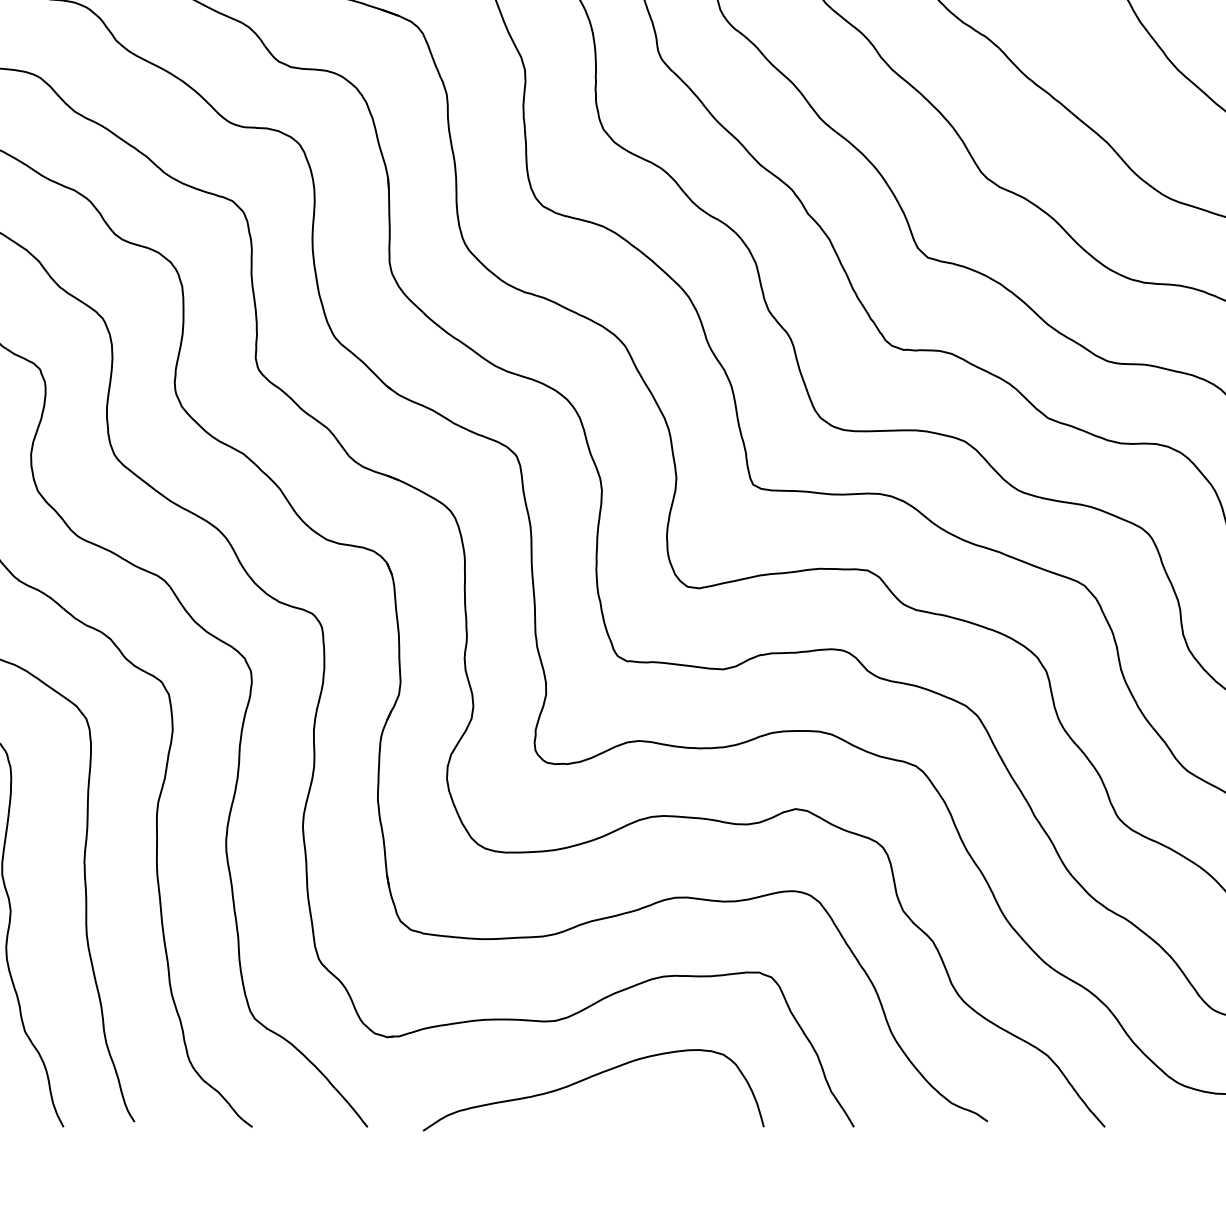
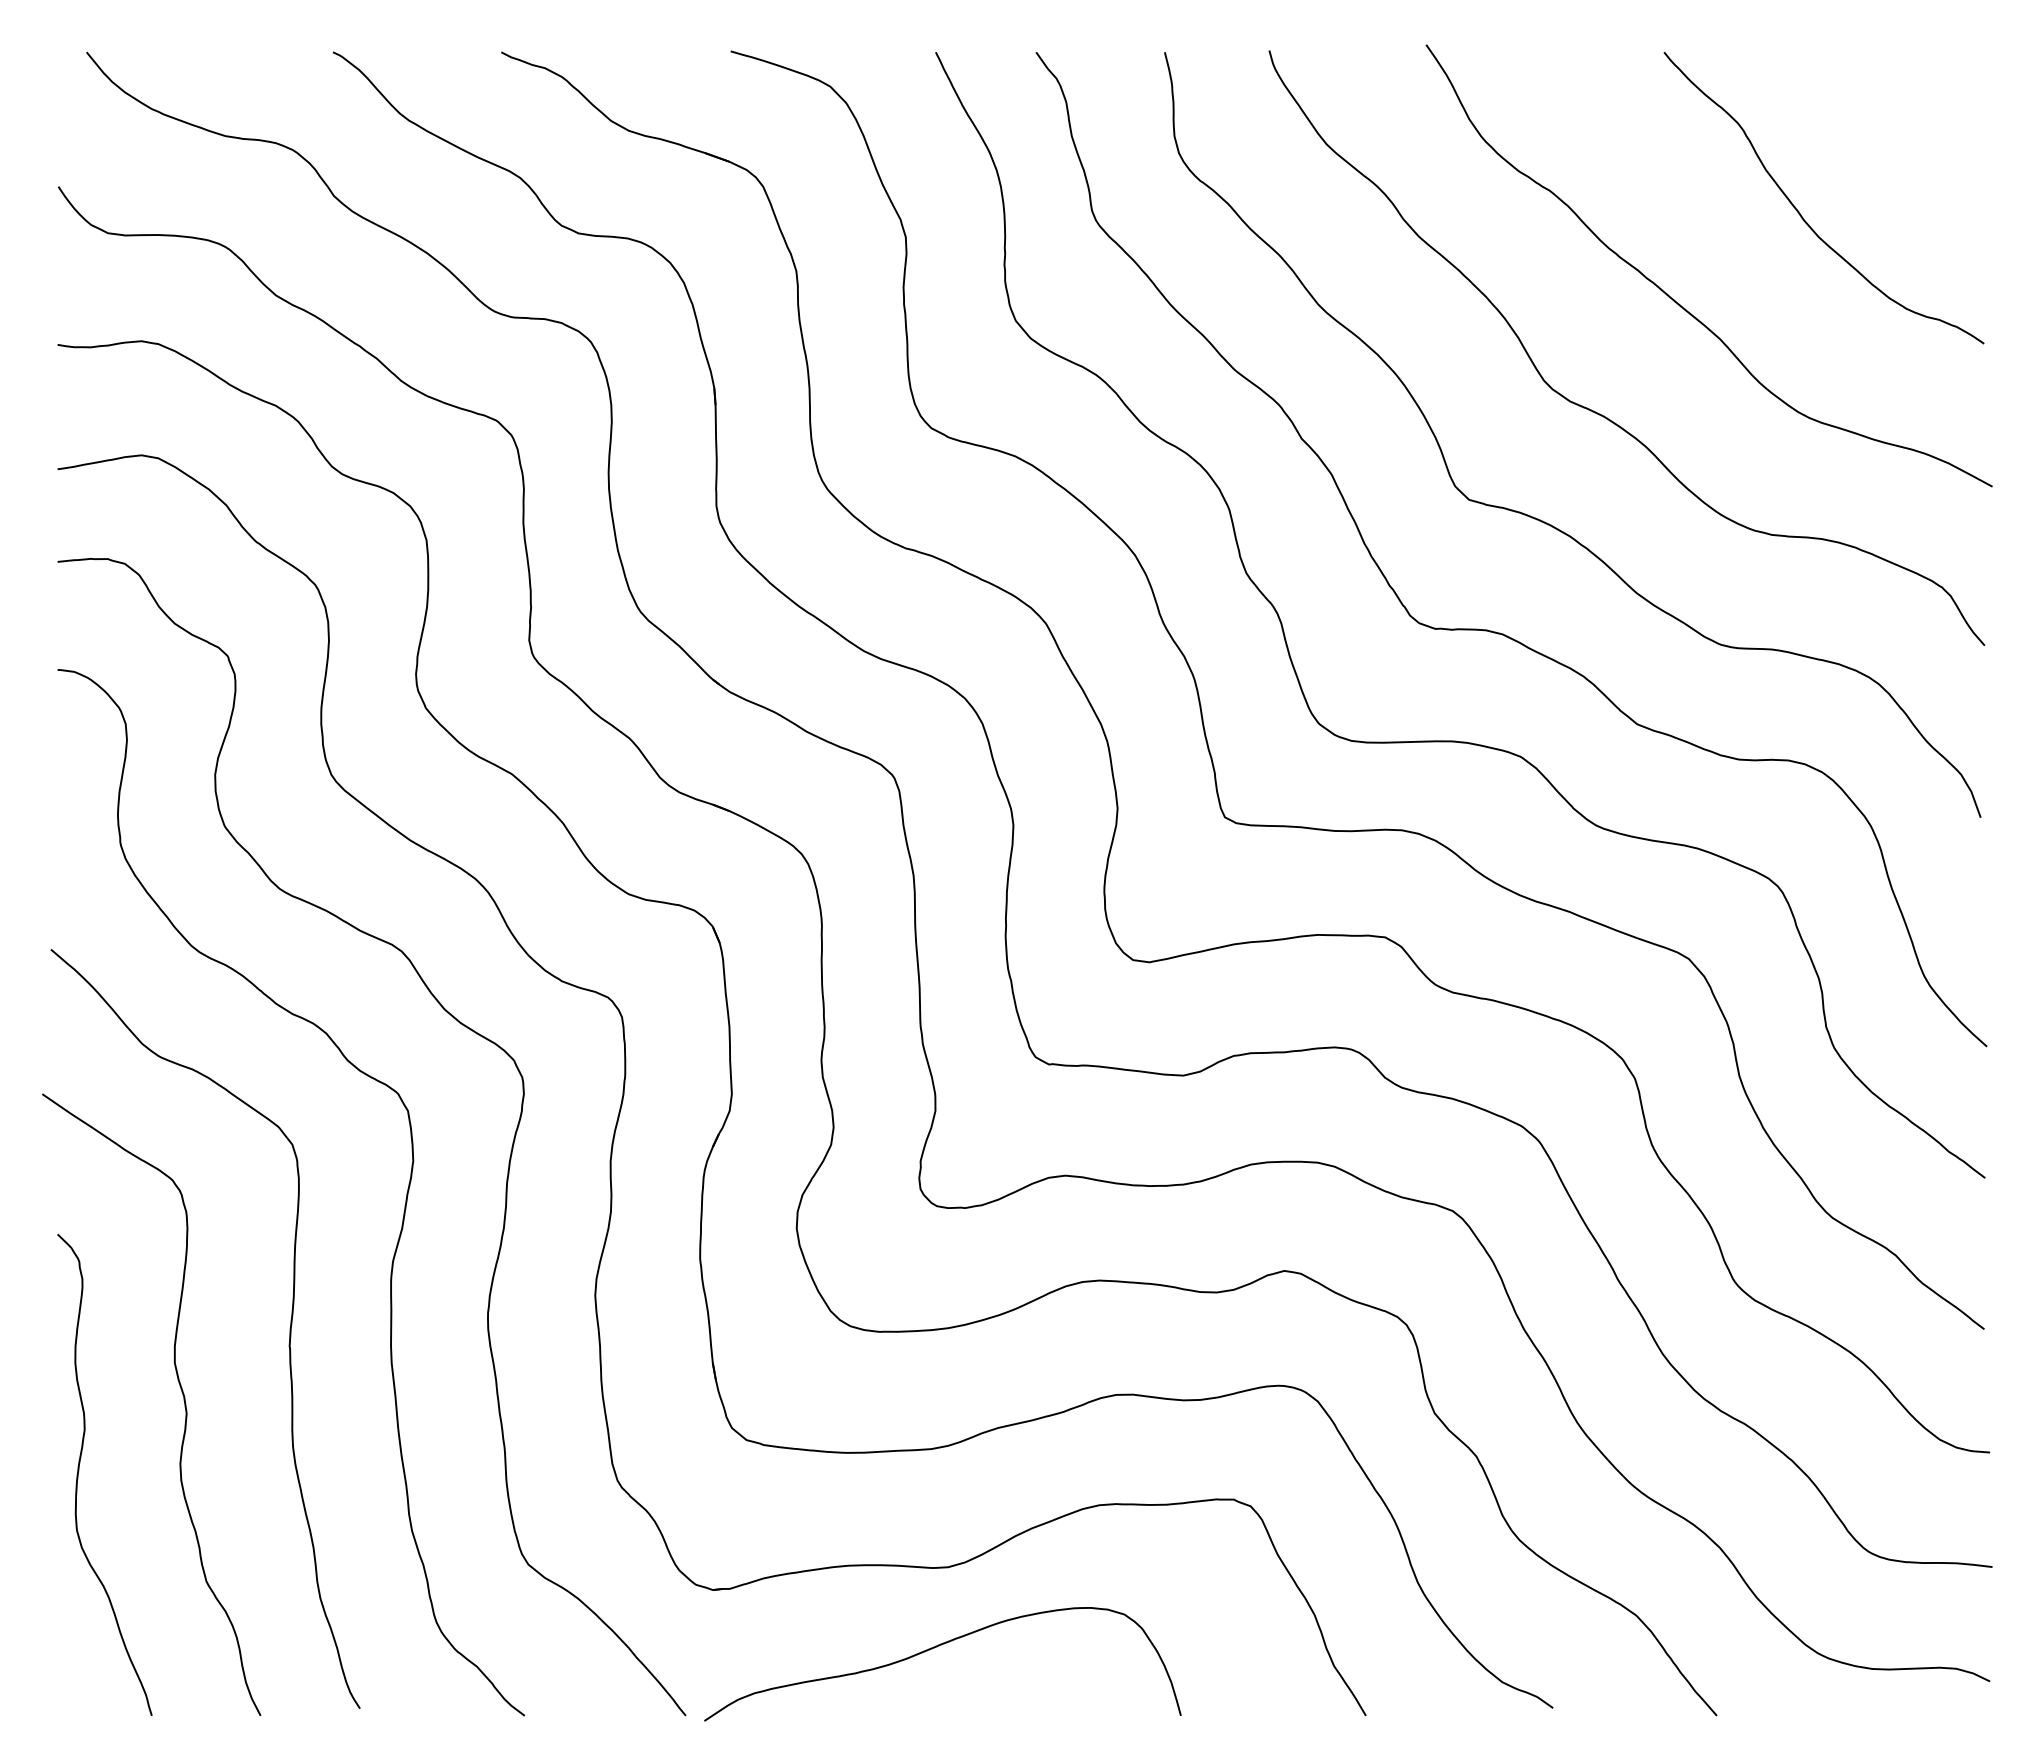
curve: (589, 1078) -> (937, 1647), moved

